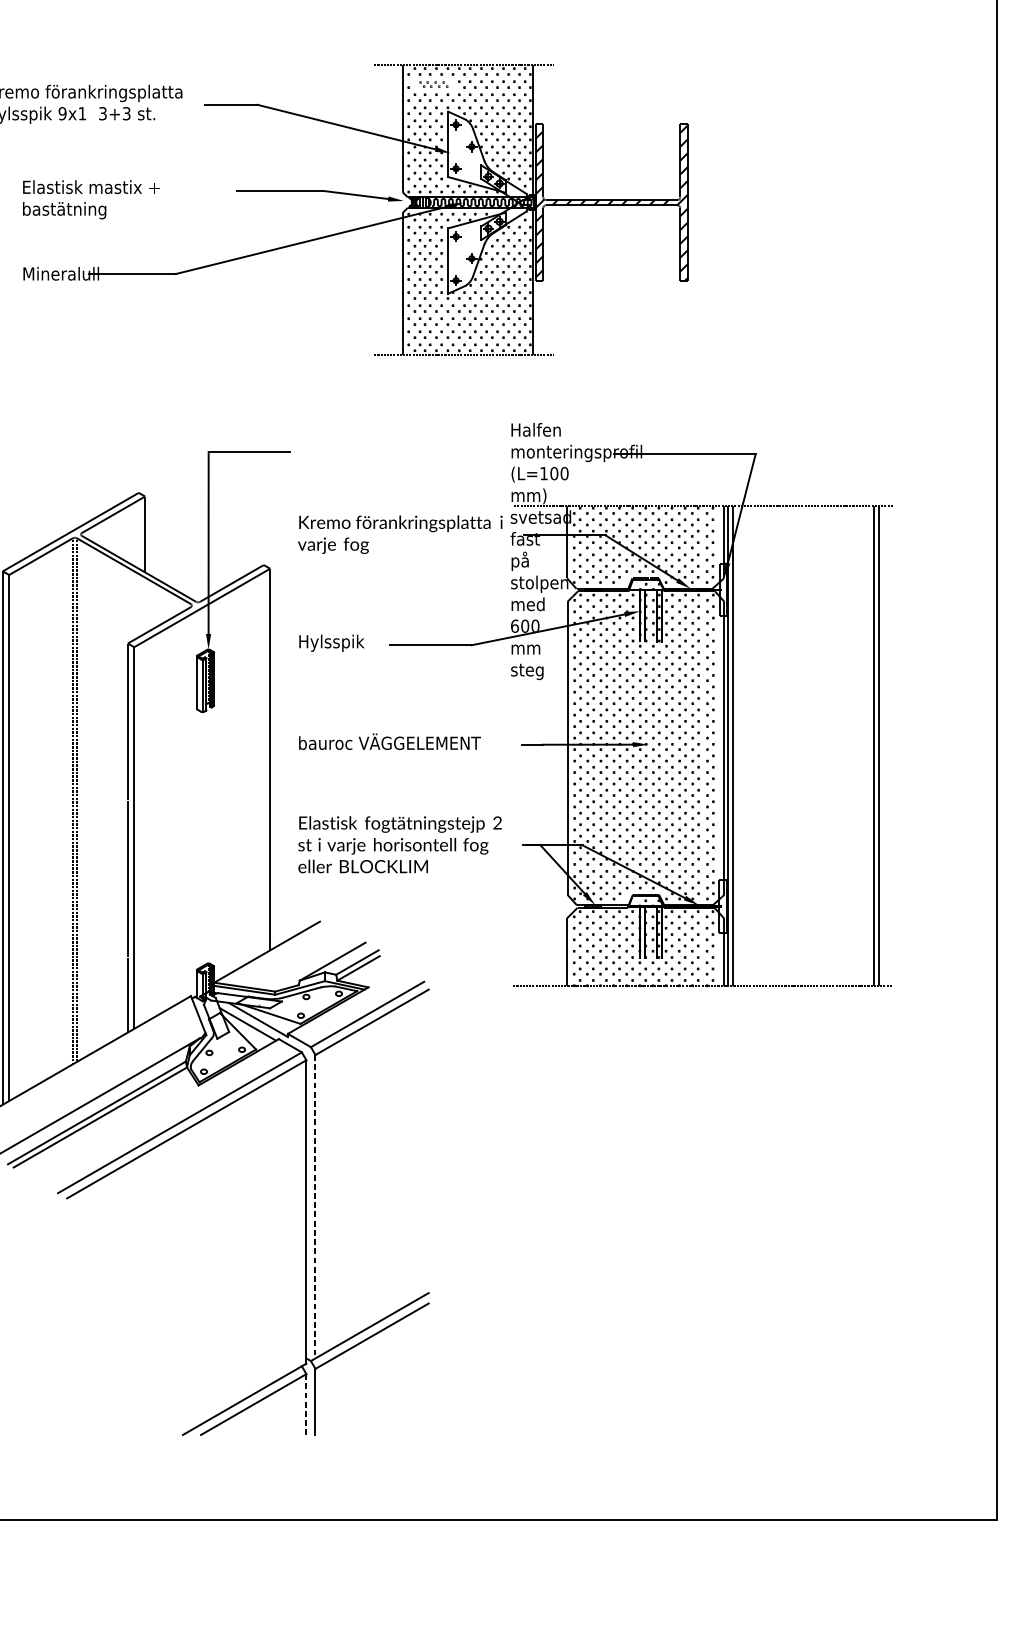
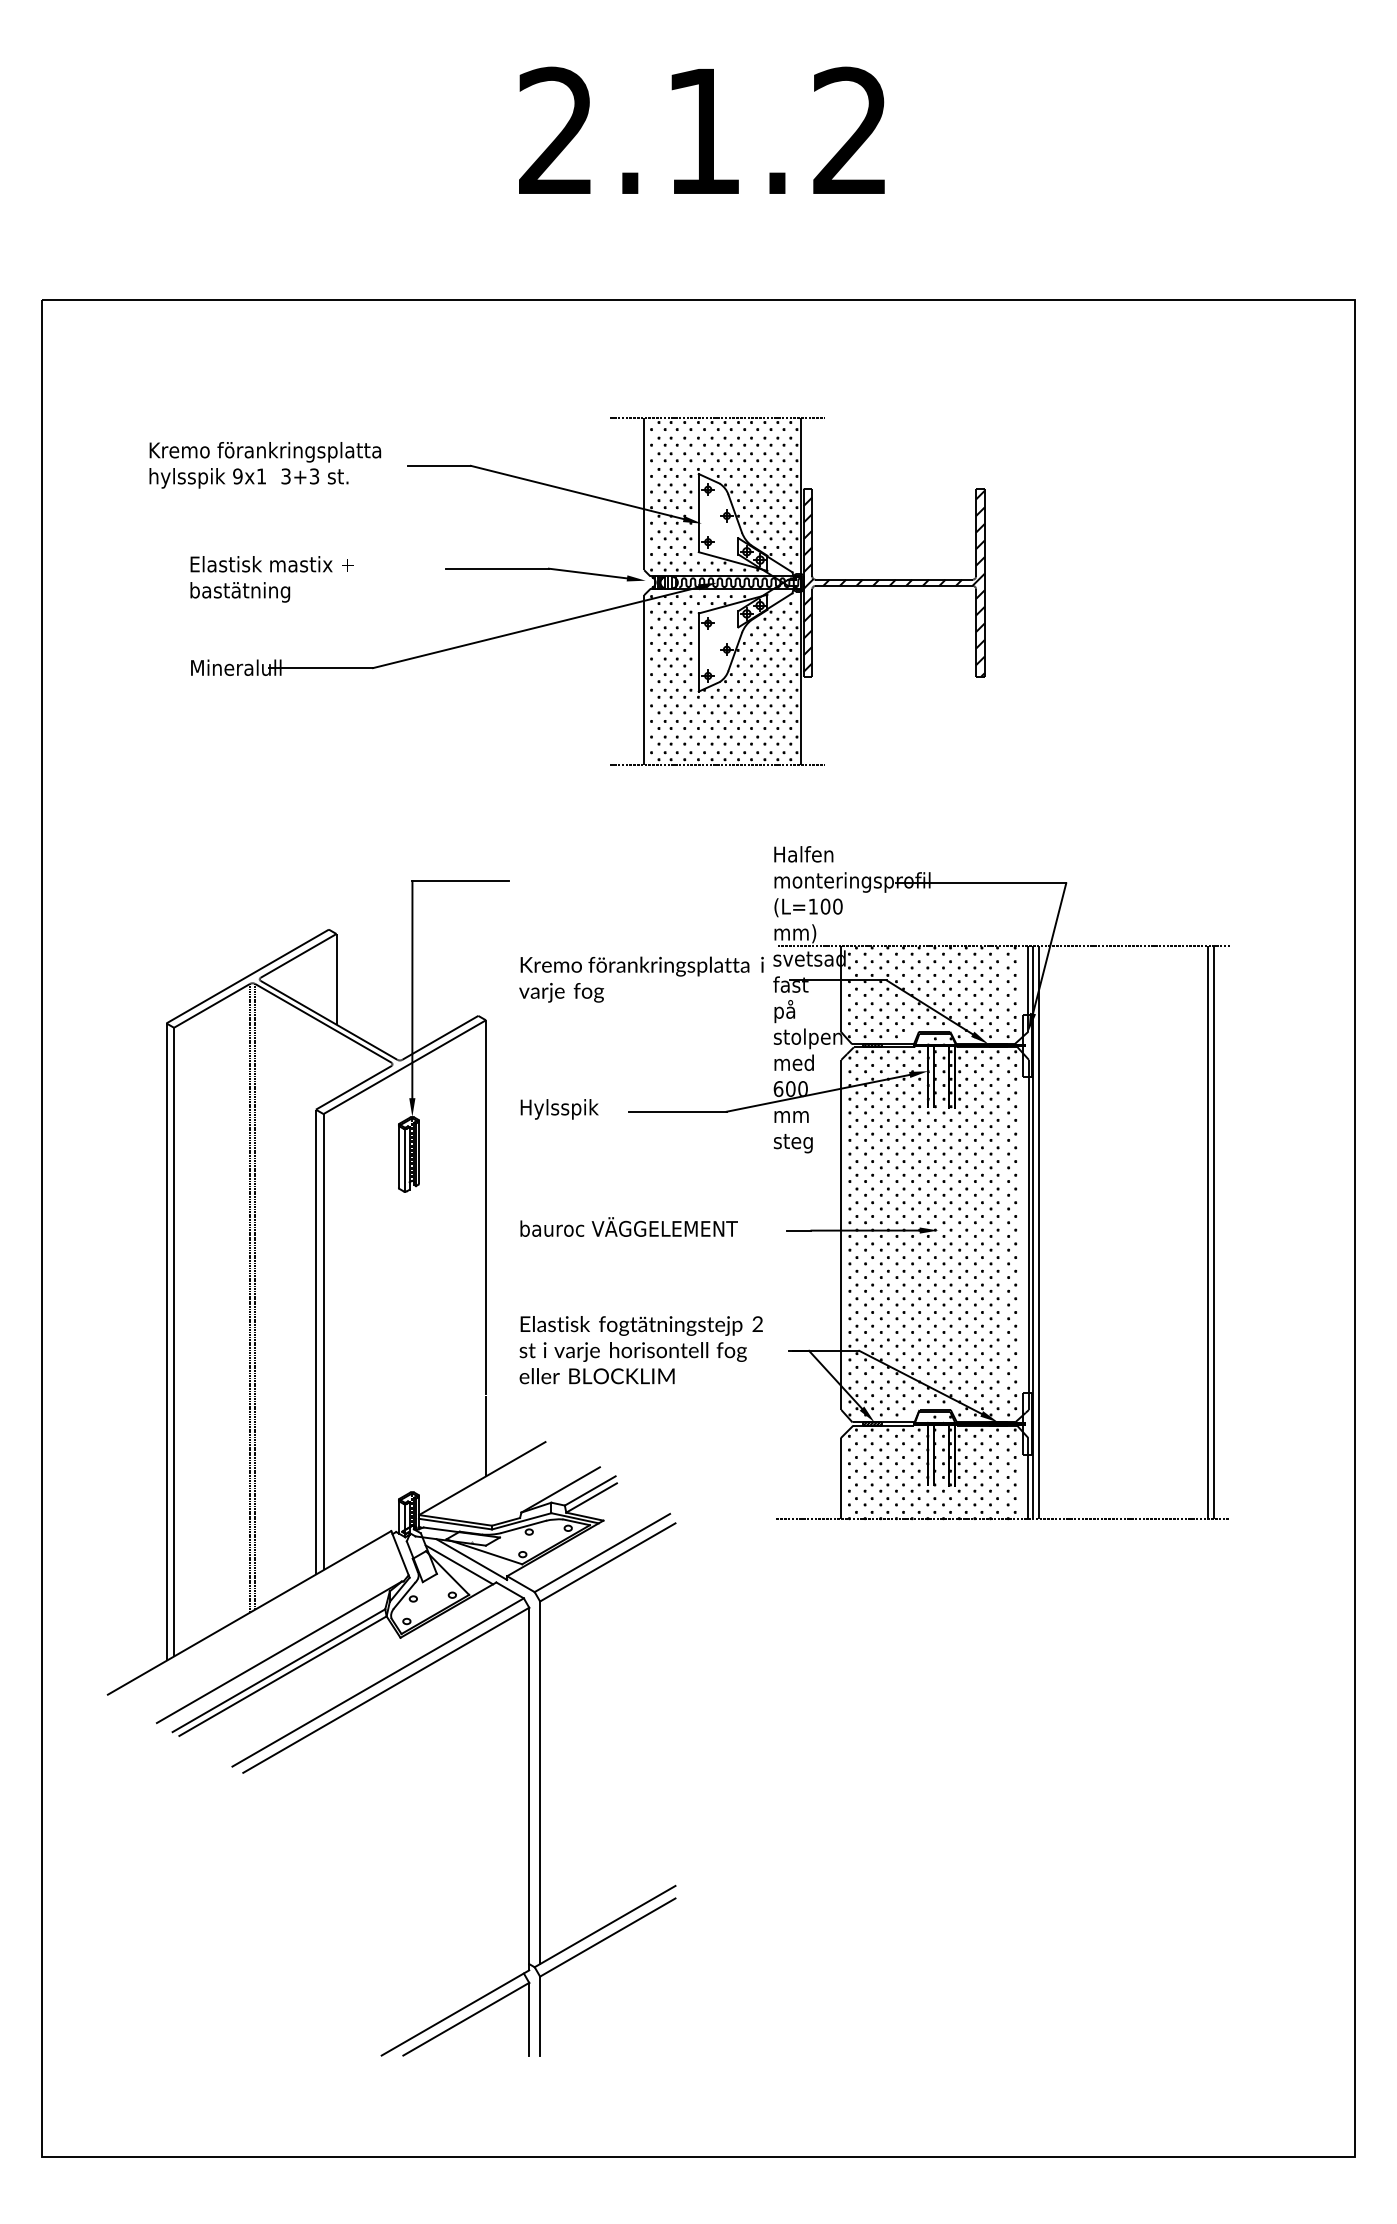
part: (433, 84) -> (681, 441), size x1.43
line: (315, 1207) -> (540, 1783), dashed -> solid
line: (306, 1404) -> (529, 2019), dashed -> solid

